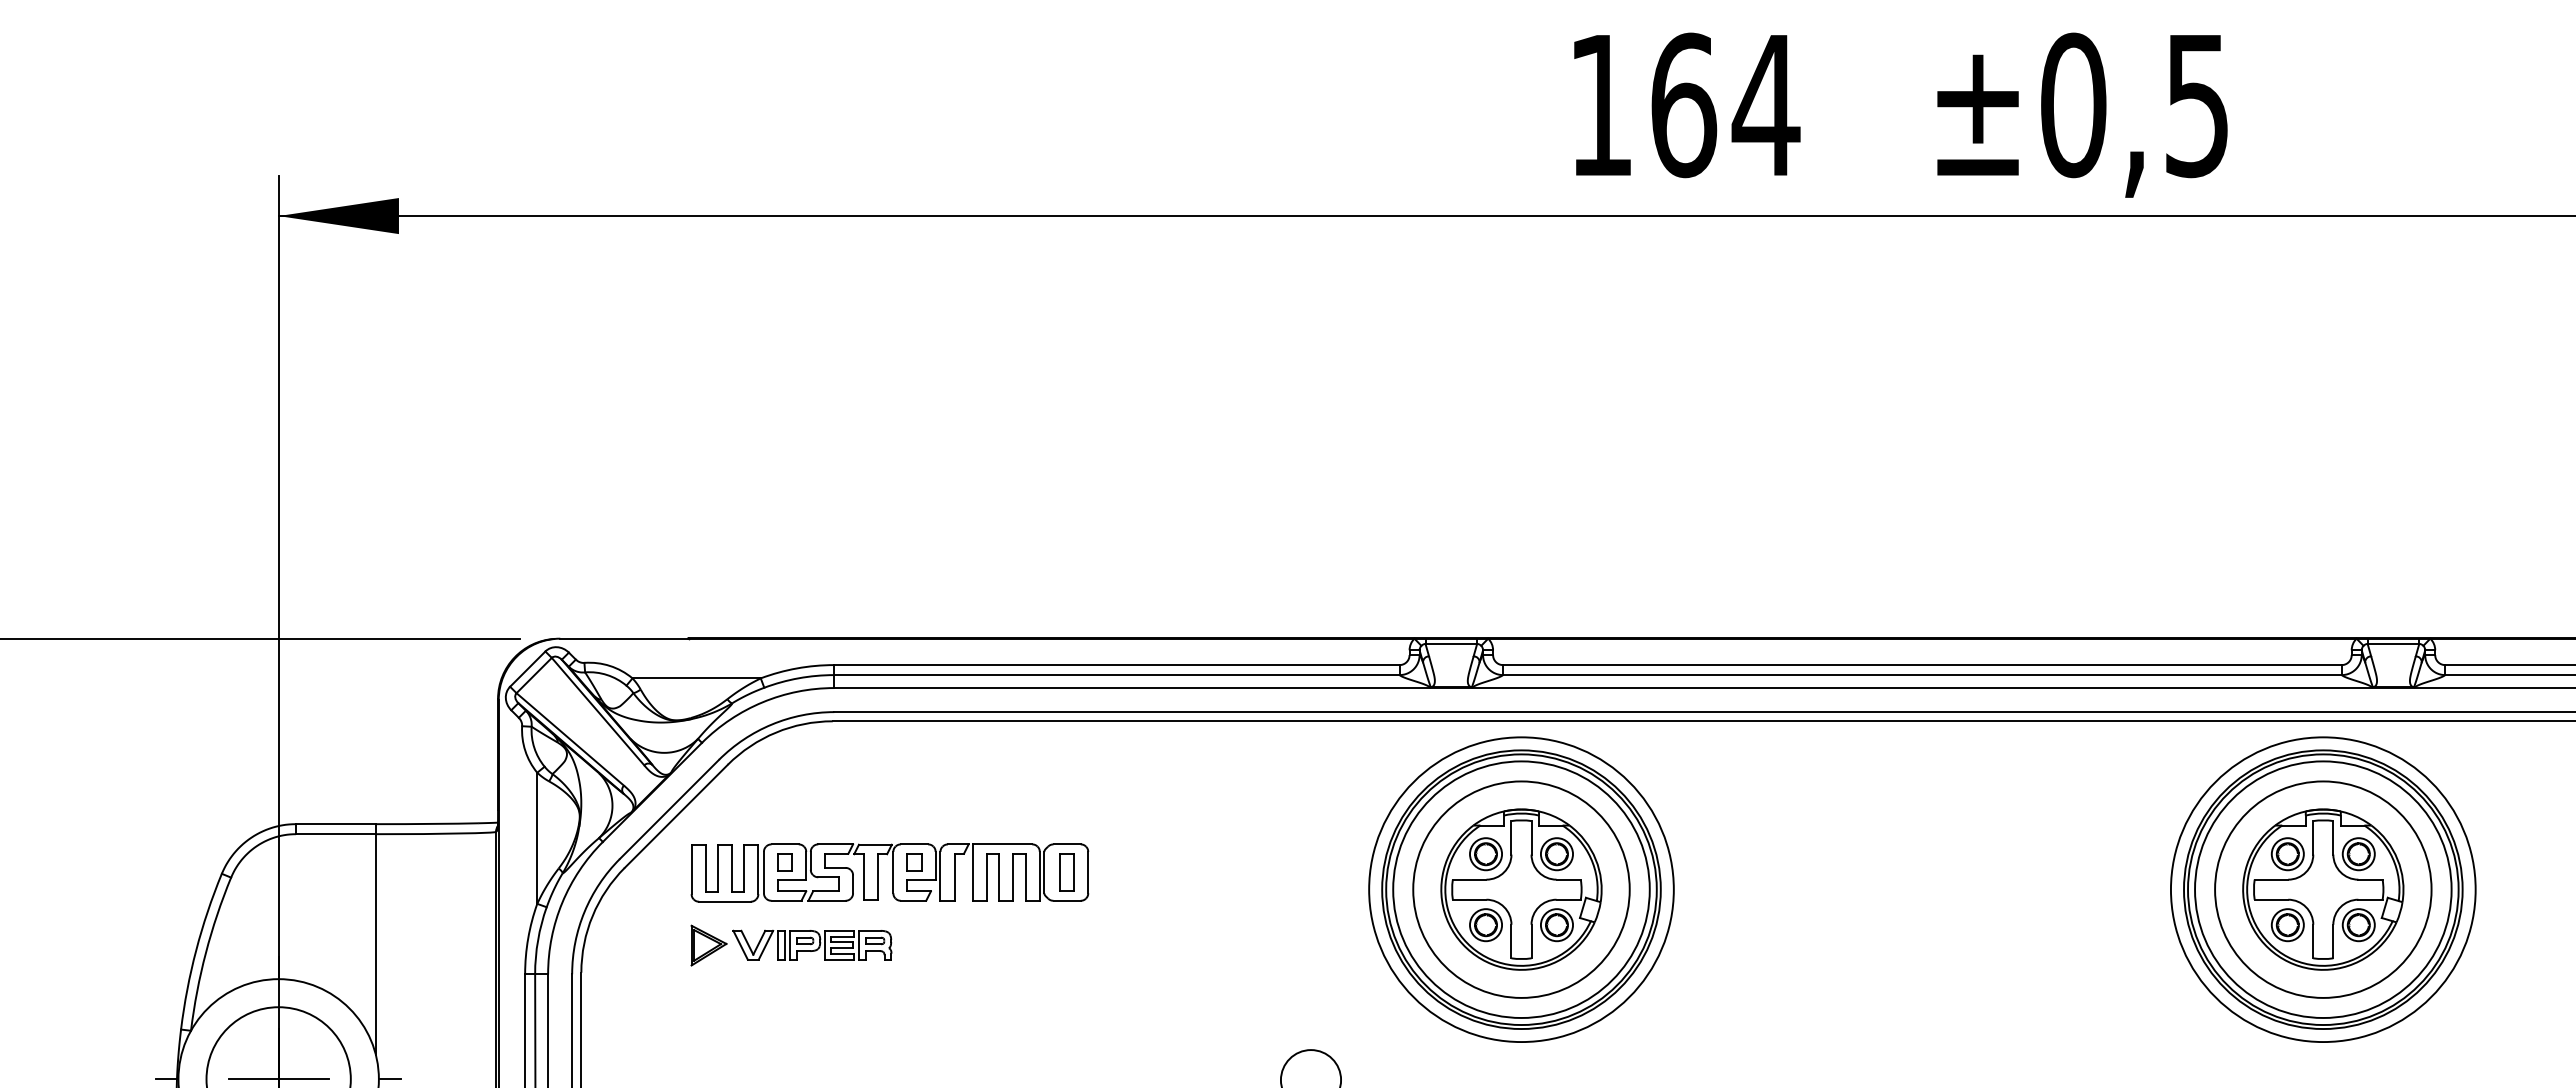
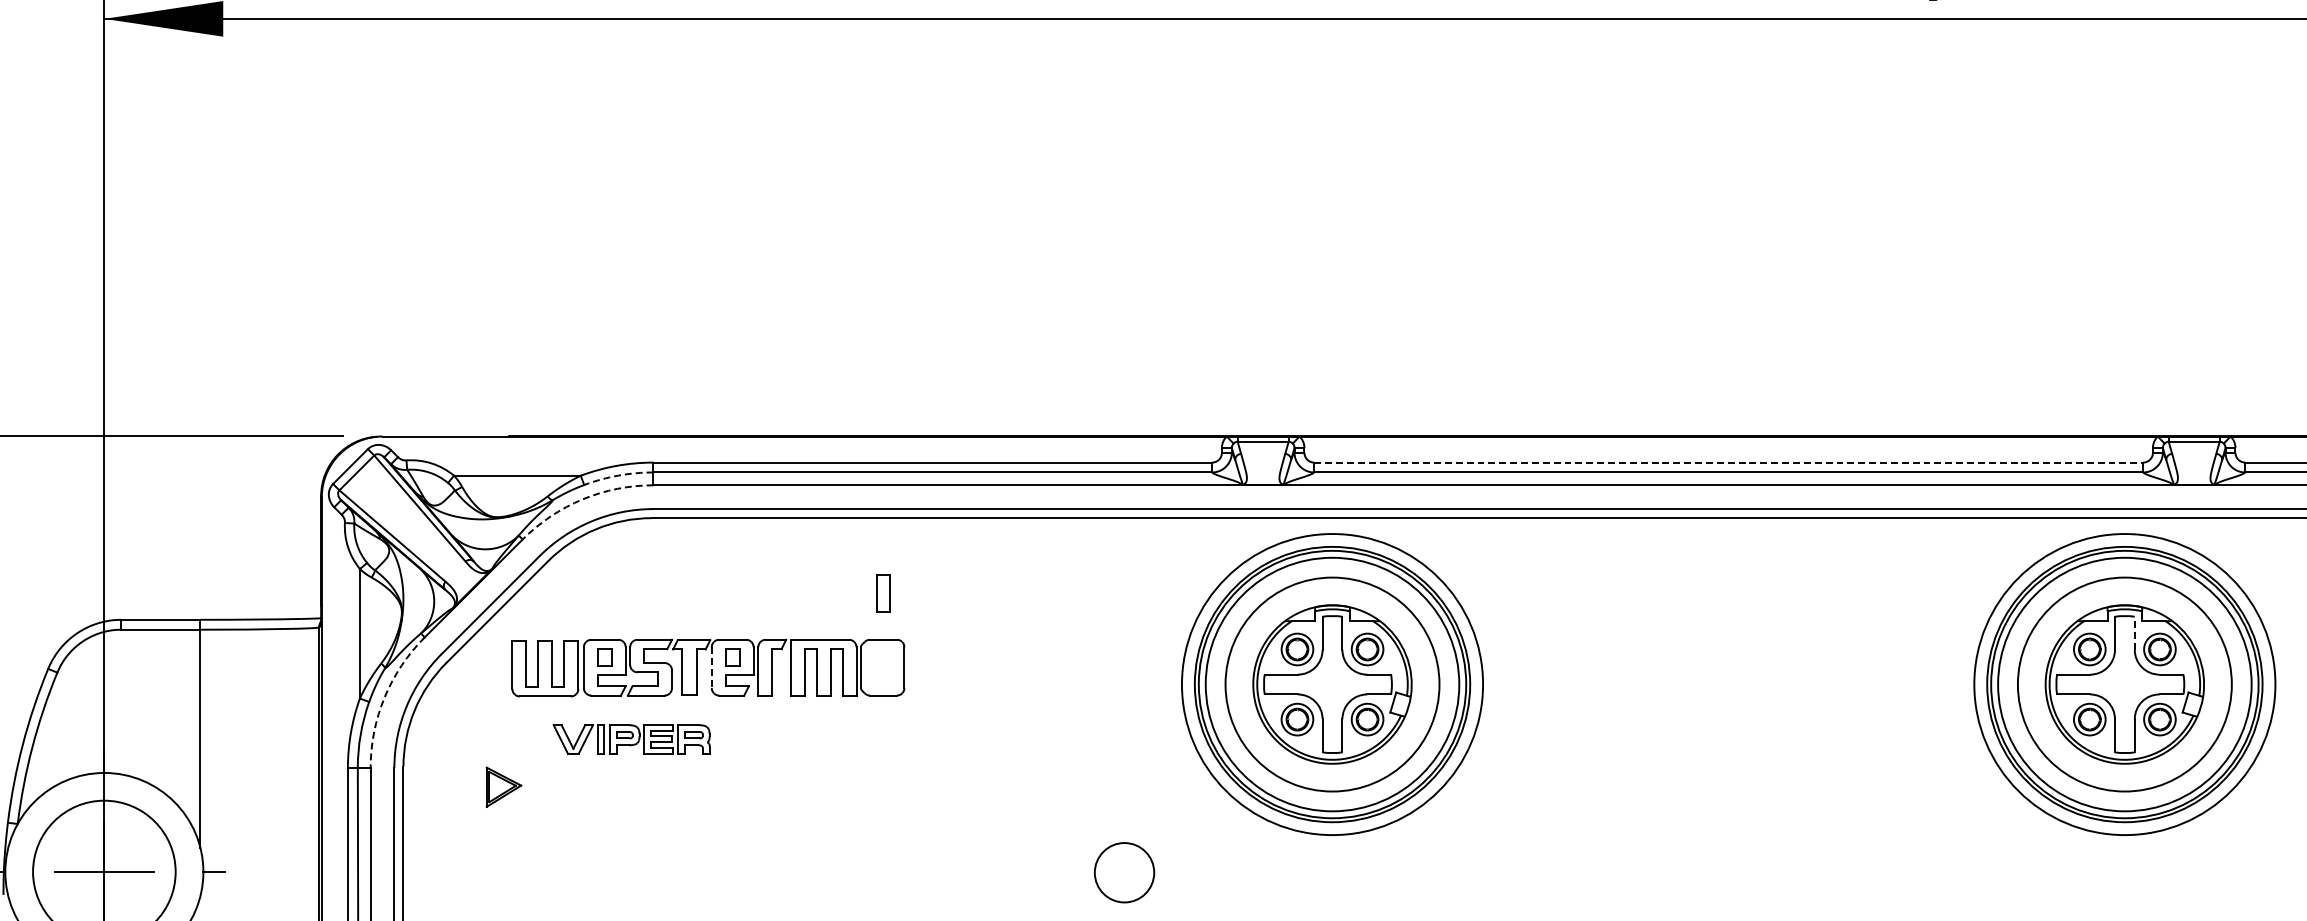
line: (1922, 665) -> (1728, 463), solid -> dashed
arc: (798, 678) -> (618, 475), solid -> dashed
arc: (762, 702) -> (582, 499), solid -> dashed
line: (2333, 837) -> (2134, 632), solid -> dashed
line: (893, 872) -> (711, 667), solid -> dashed
part: (1066, 872) -> (882, 593), moved
arc: (562, 902) -> (384, 697), solid -> dashed
part: (708, 945) -> (503, 787), moved

